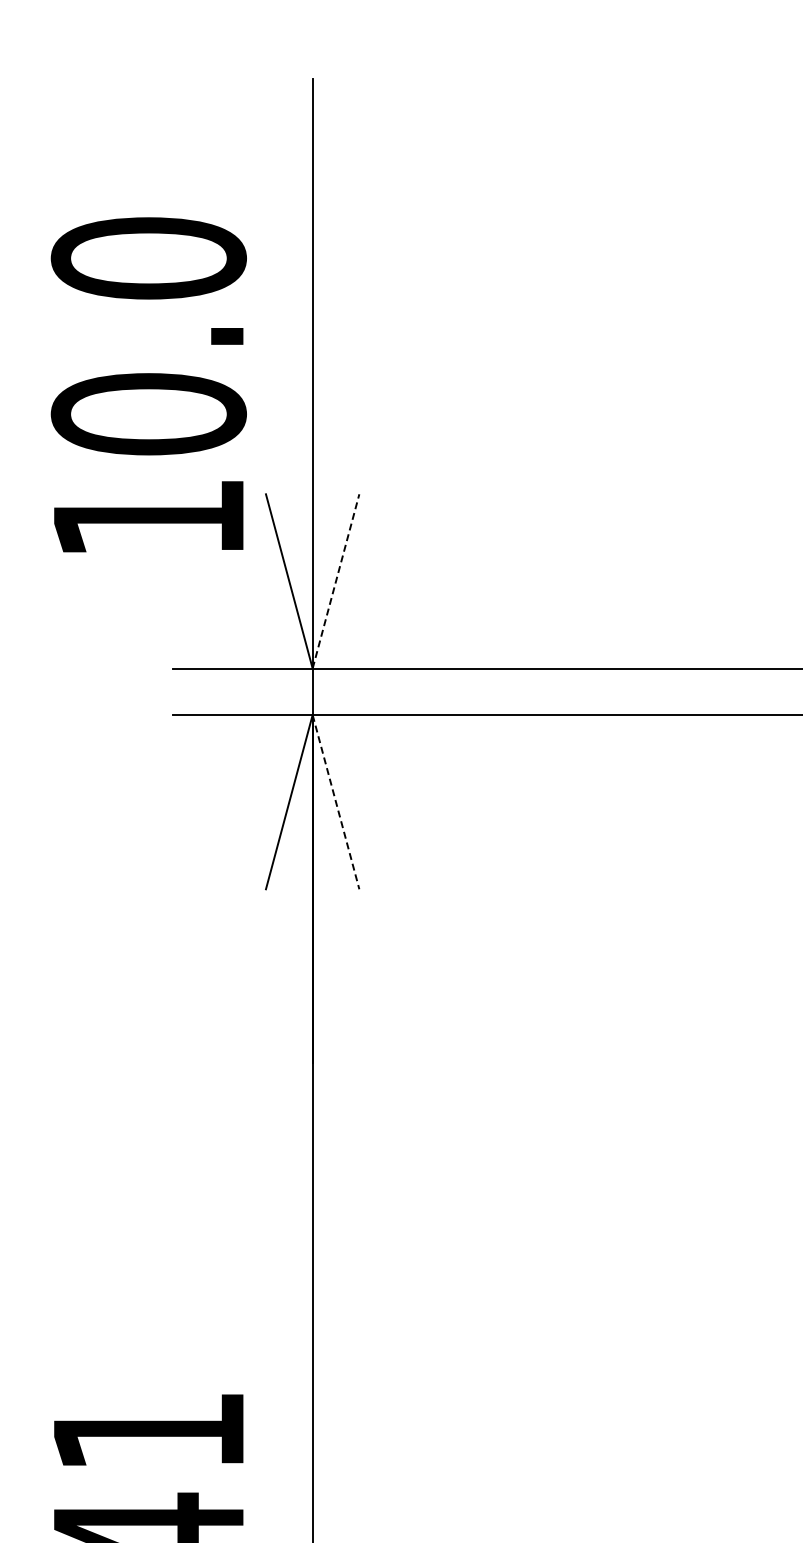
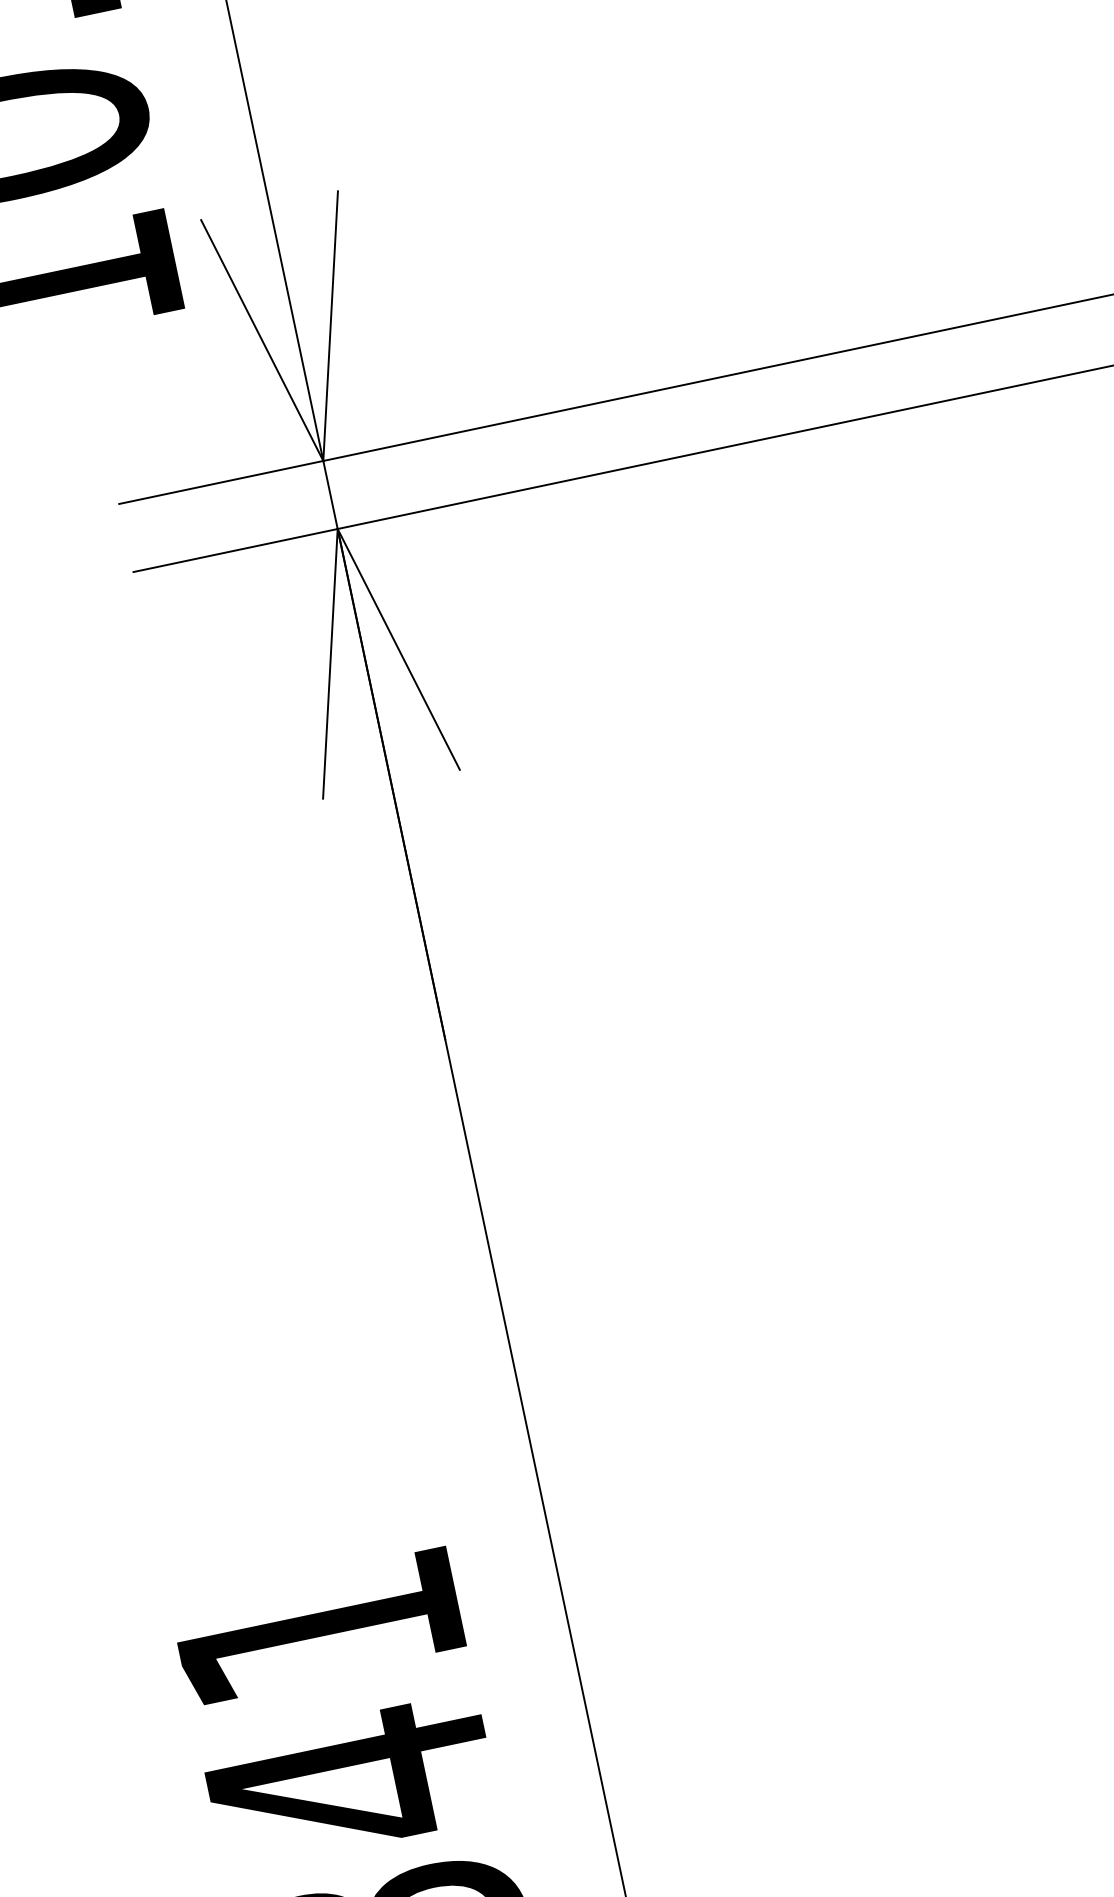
line: (336, 580) -> (331, 324), dashed -> solid
line: (336, 802) -> (399, 649), dashed -> solid

